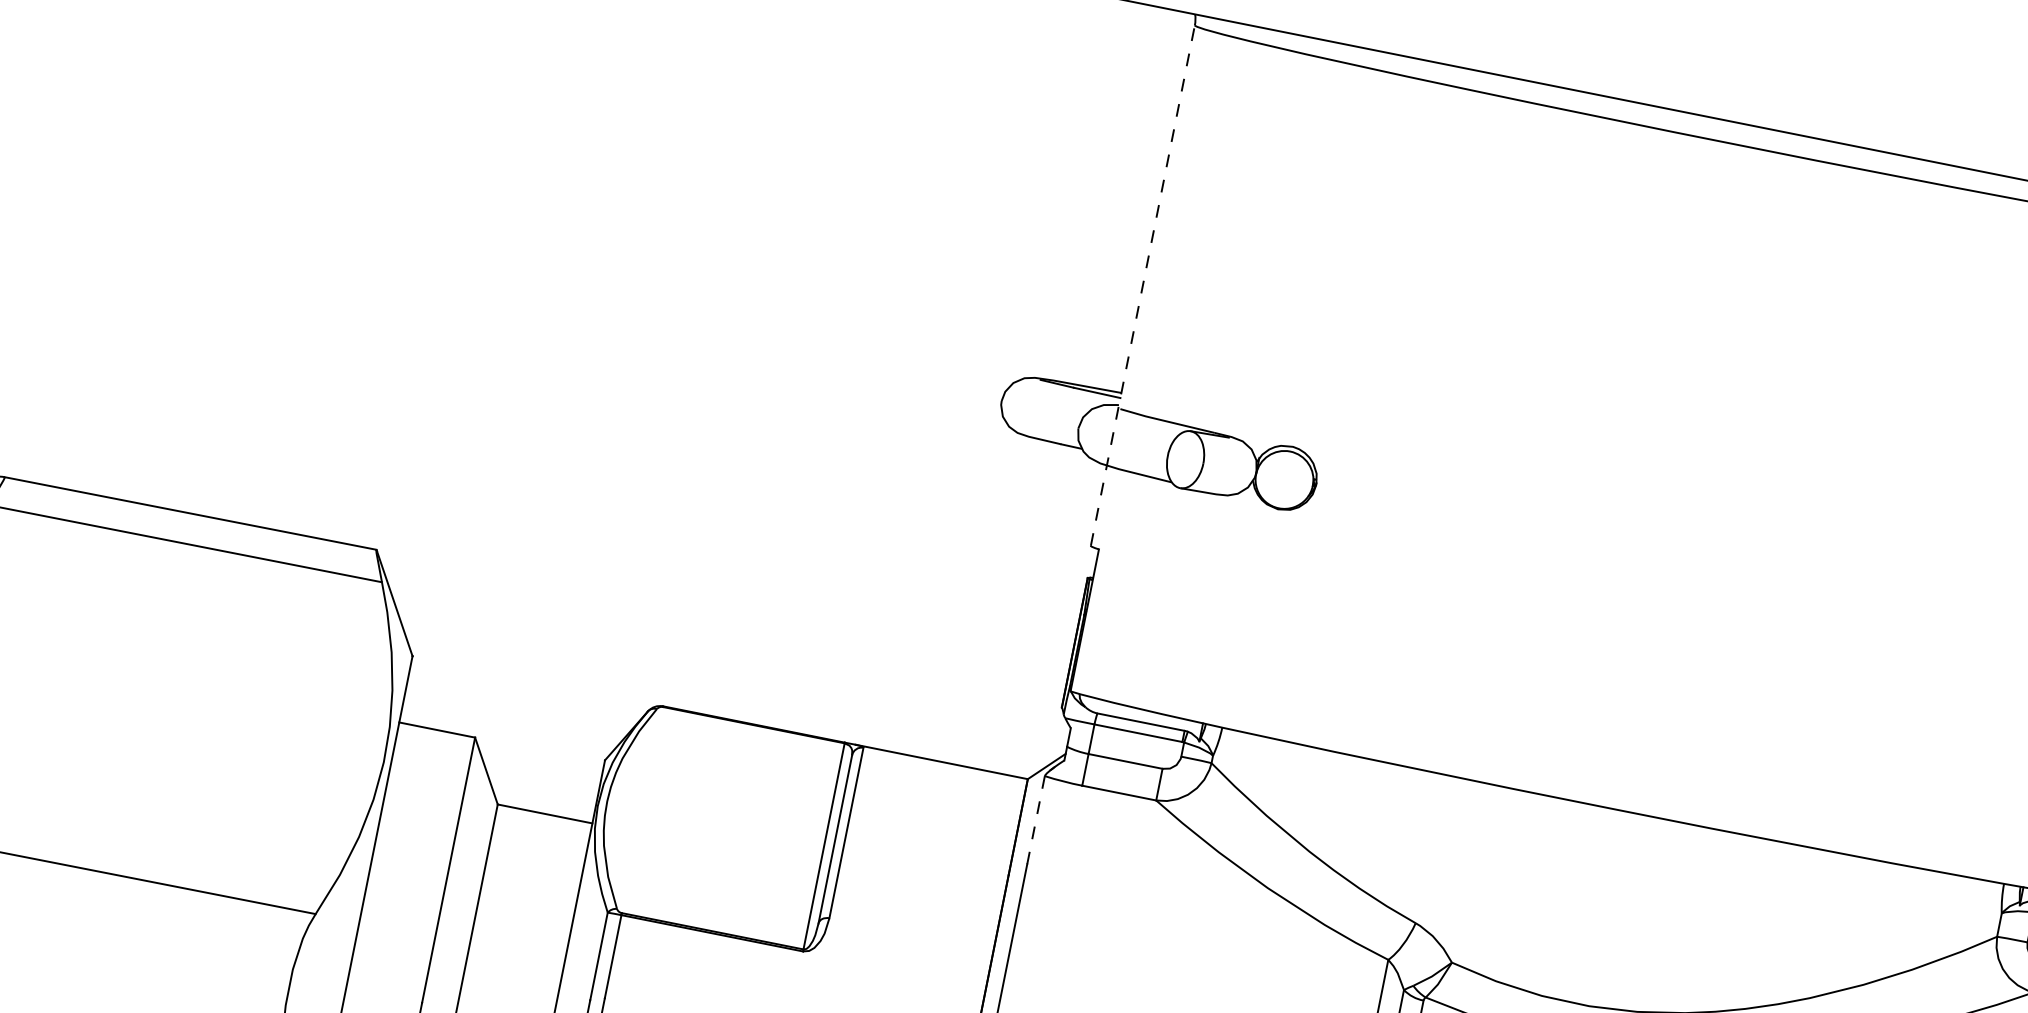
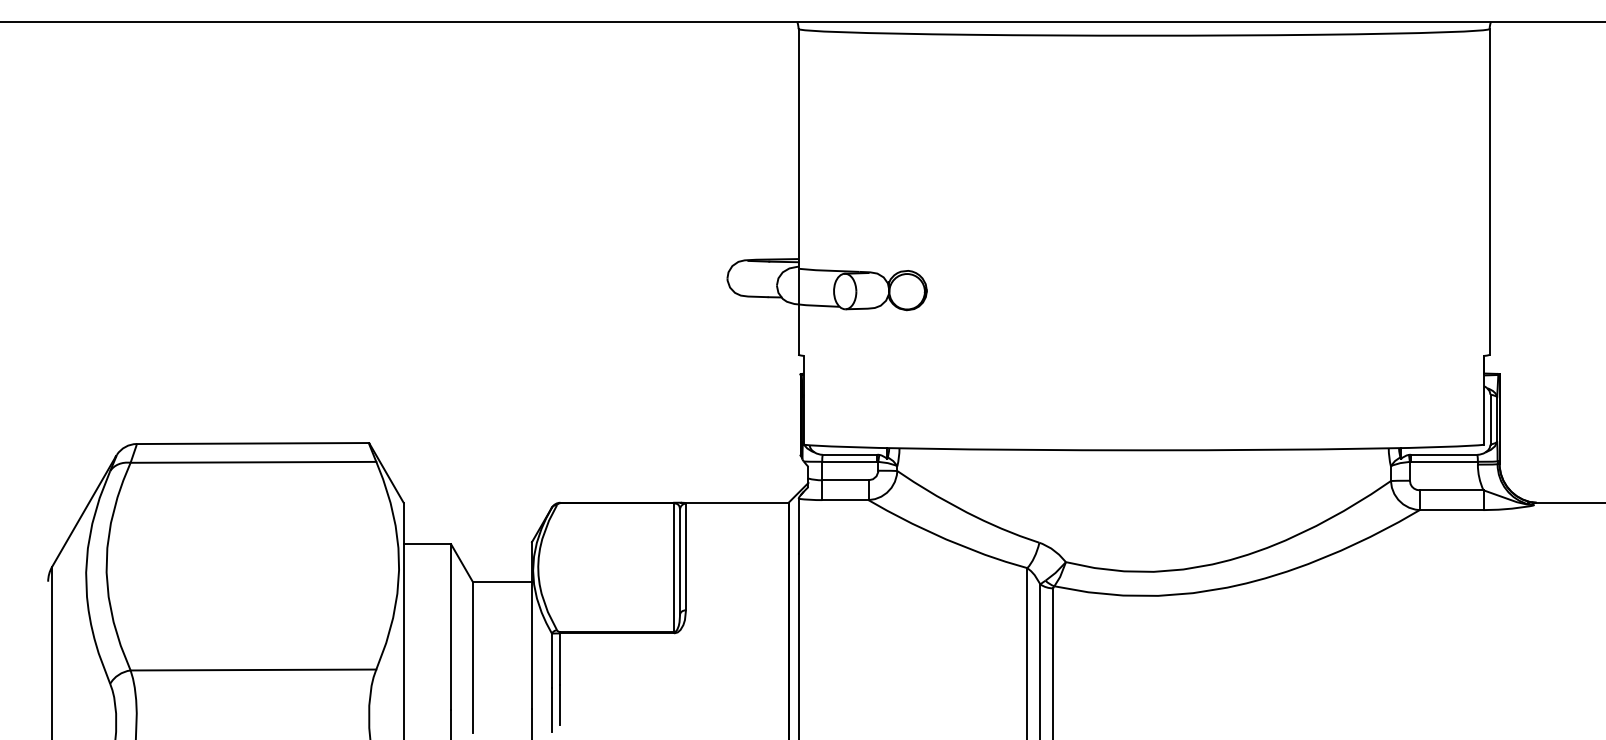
line: (1142, 284) -> (798, 191), dashed -> solid
line: (1035, 820) -> (798, 526), dashed -> solid

